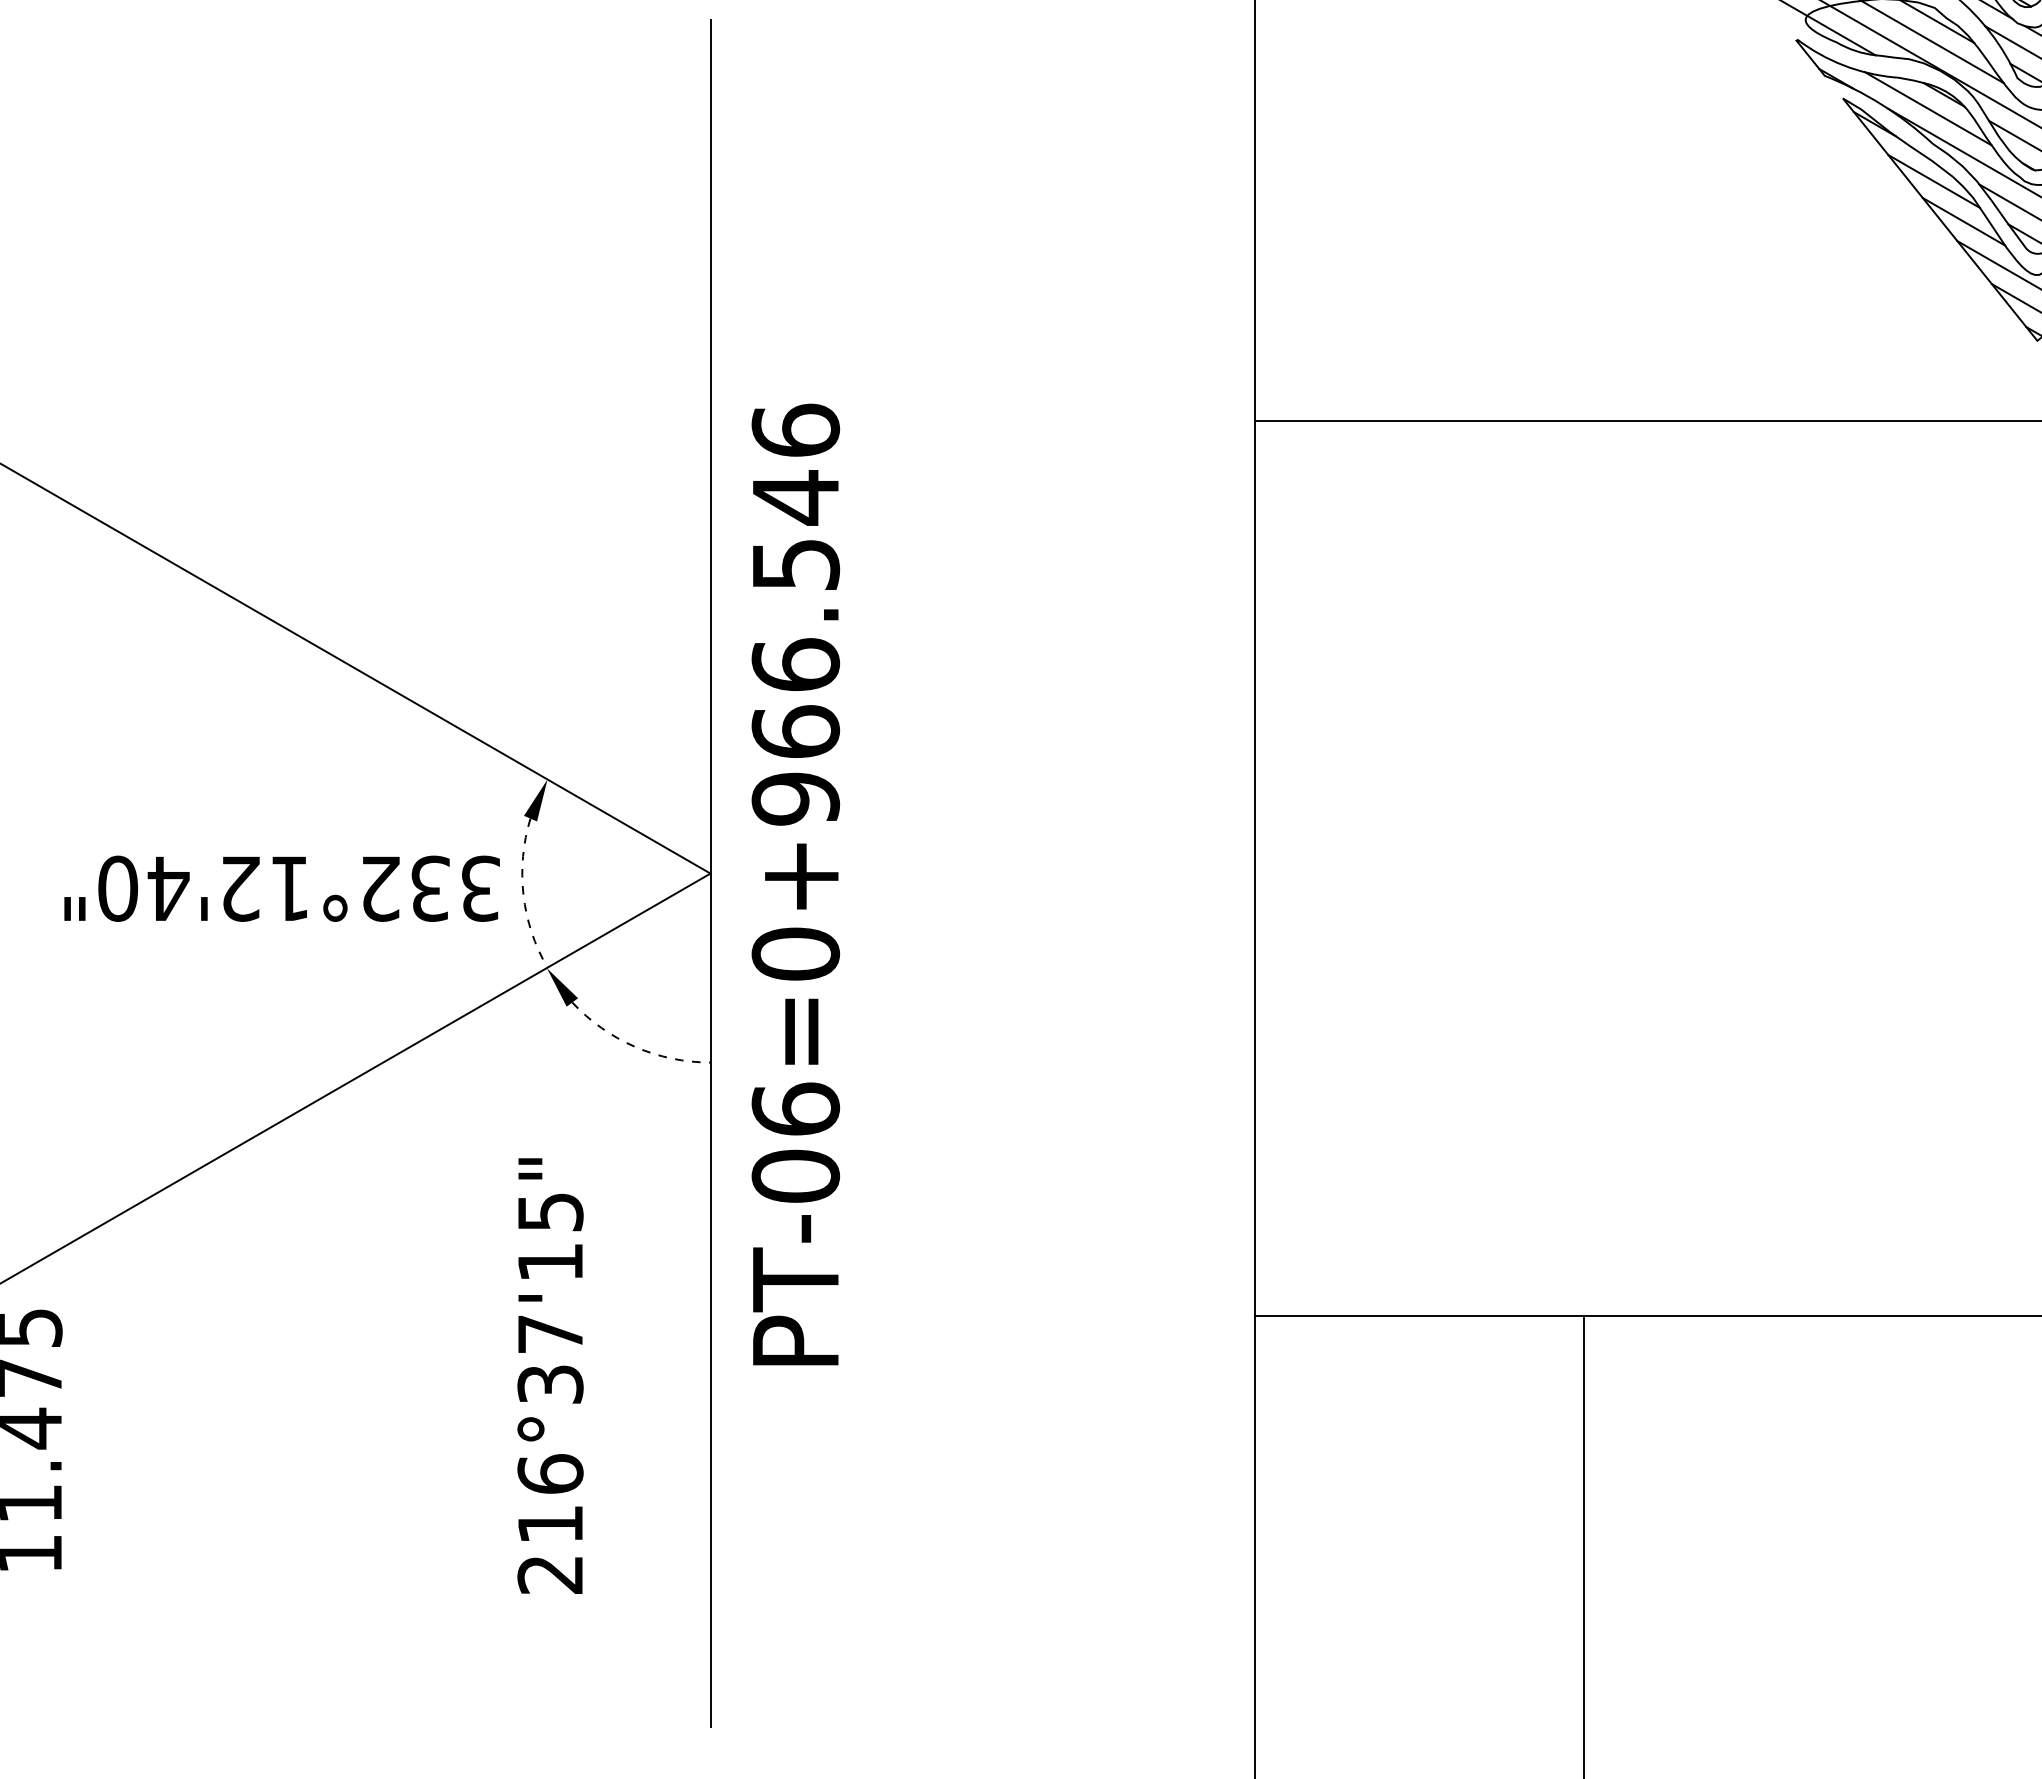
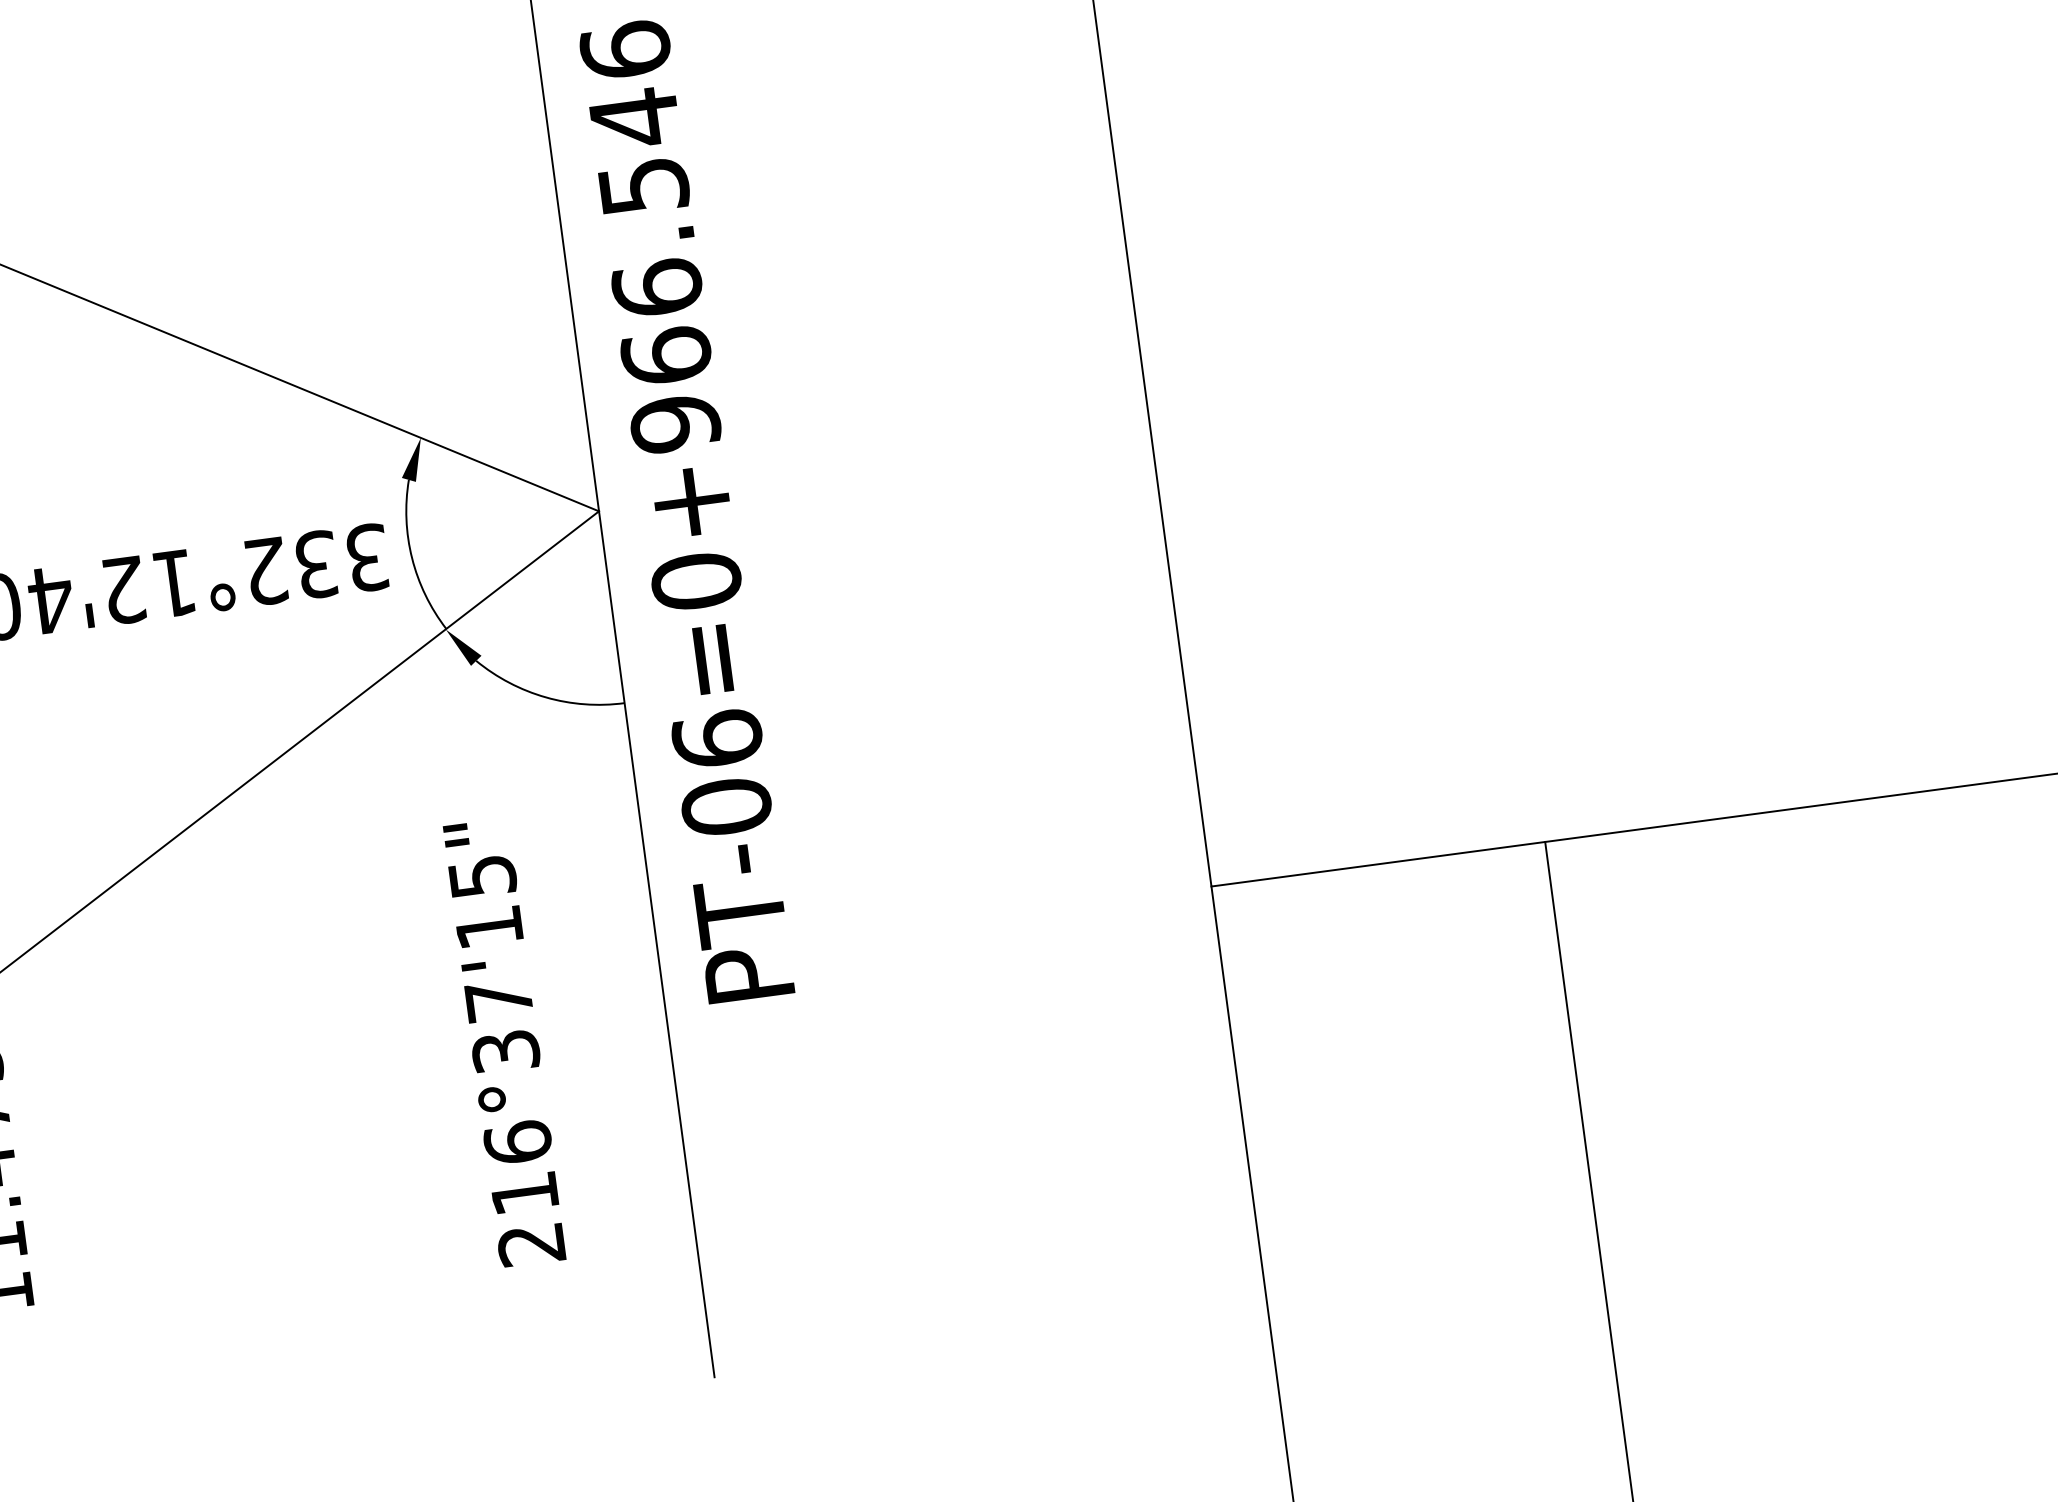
arc: (523, 894) -> (412, 557), dashed -> solid
arc: (635, 1046) -> (546, 696), dashed -> solid

